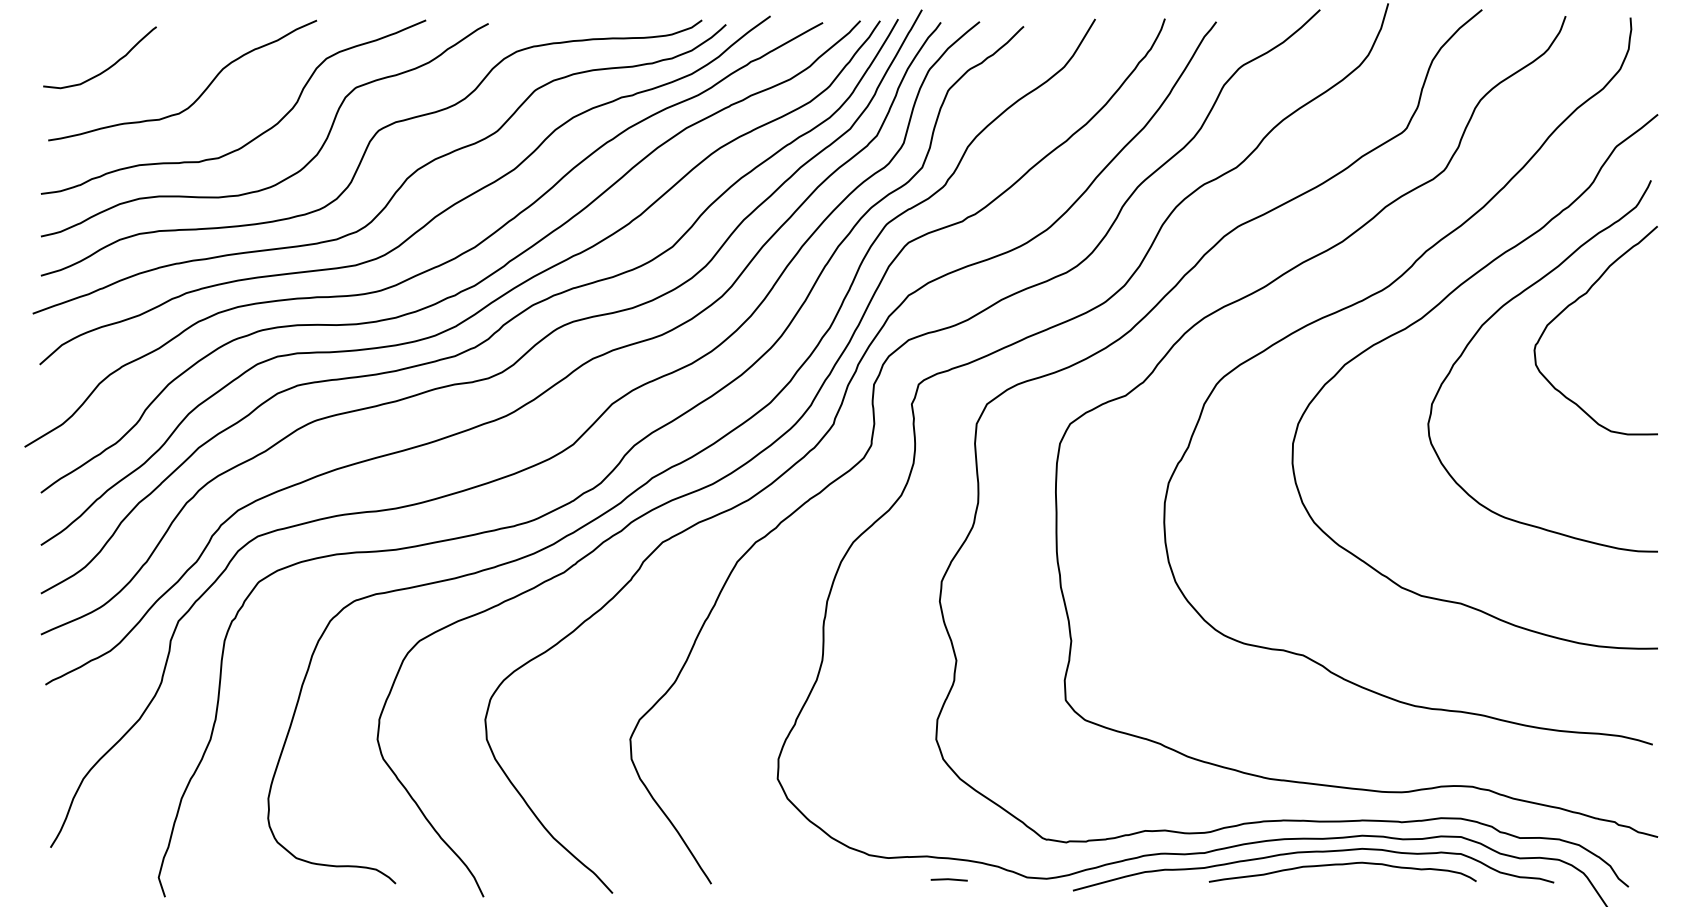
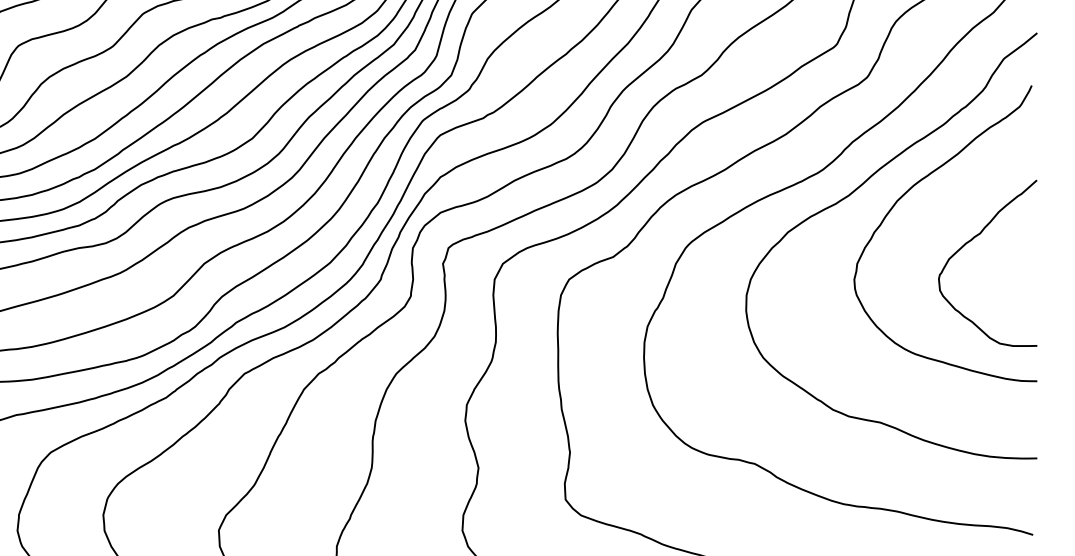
curve: (1575, 302) -> (971, 240), moved

